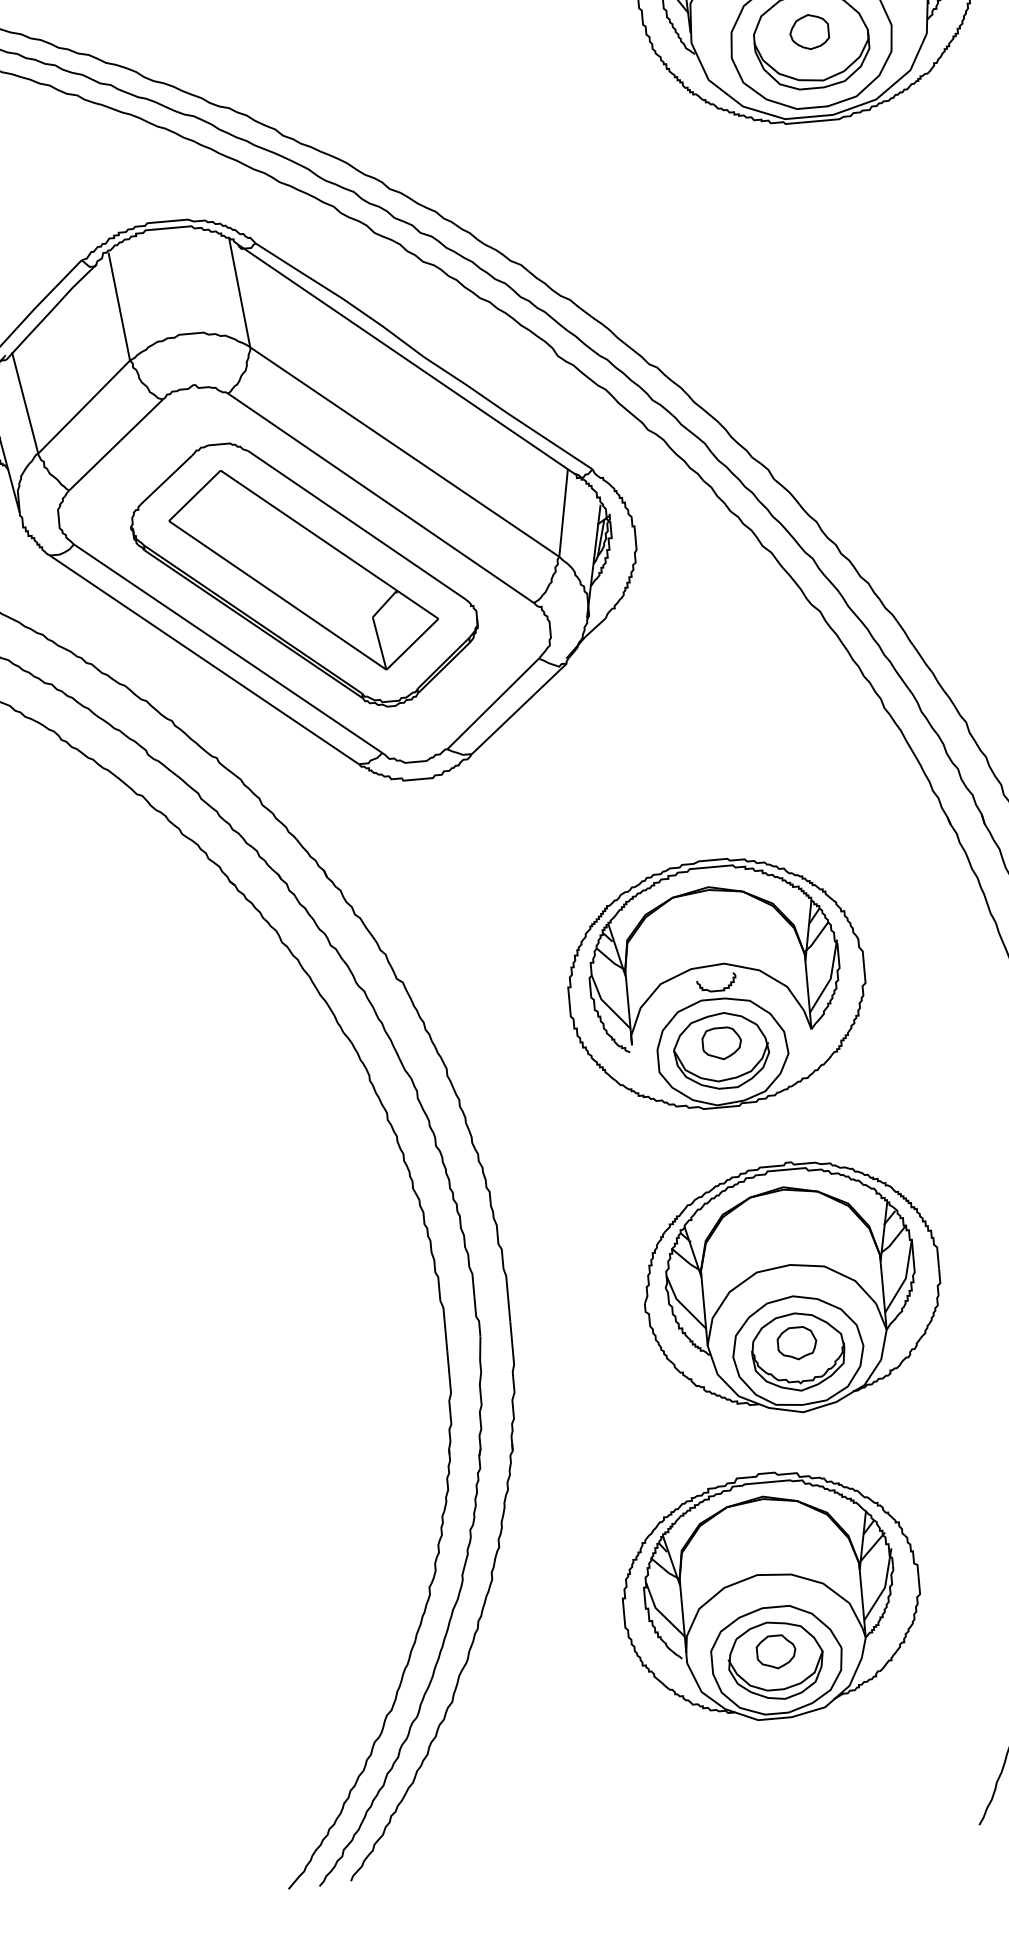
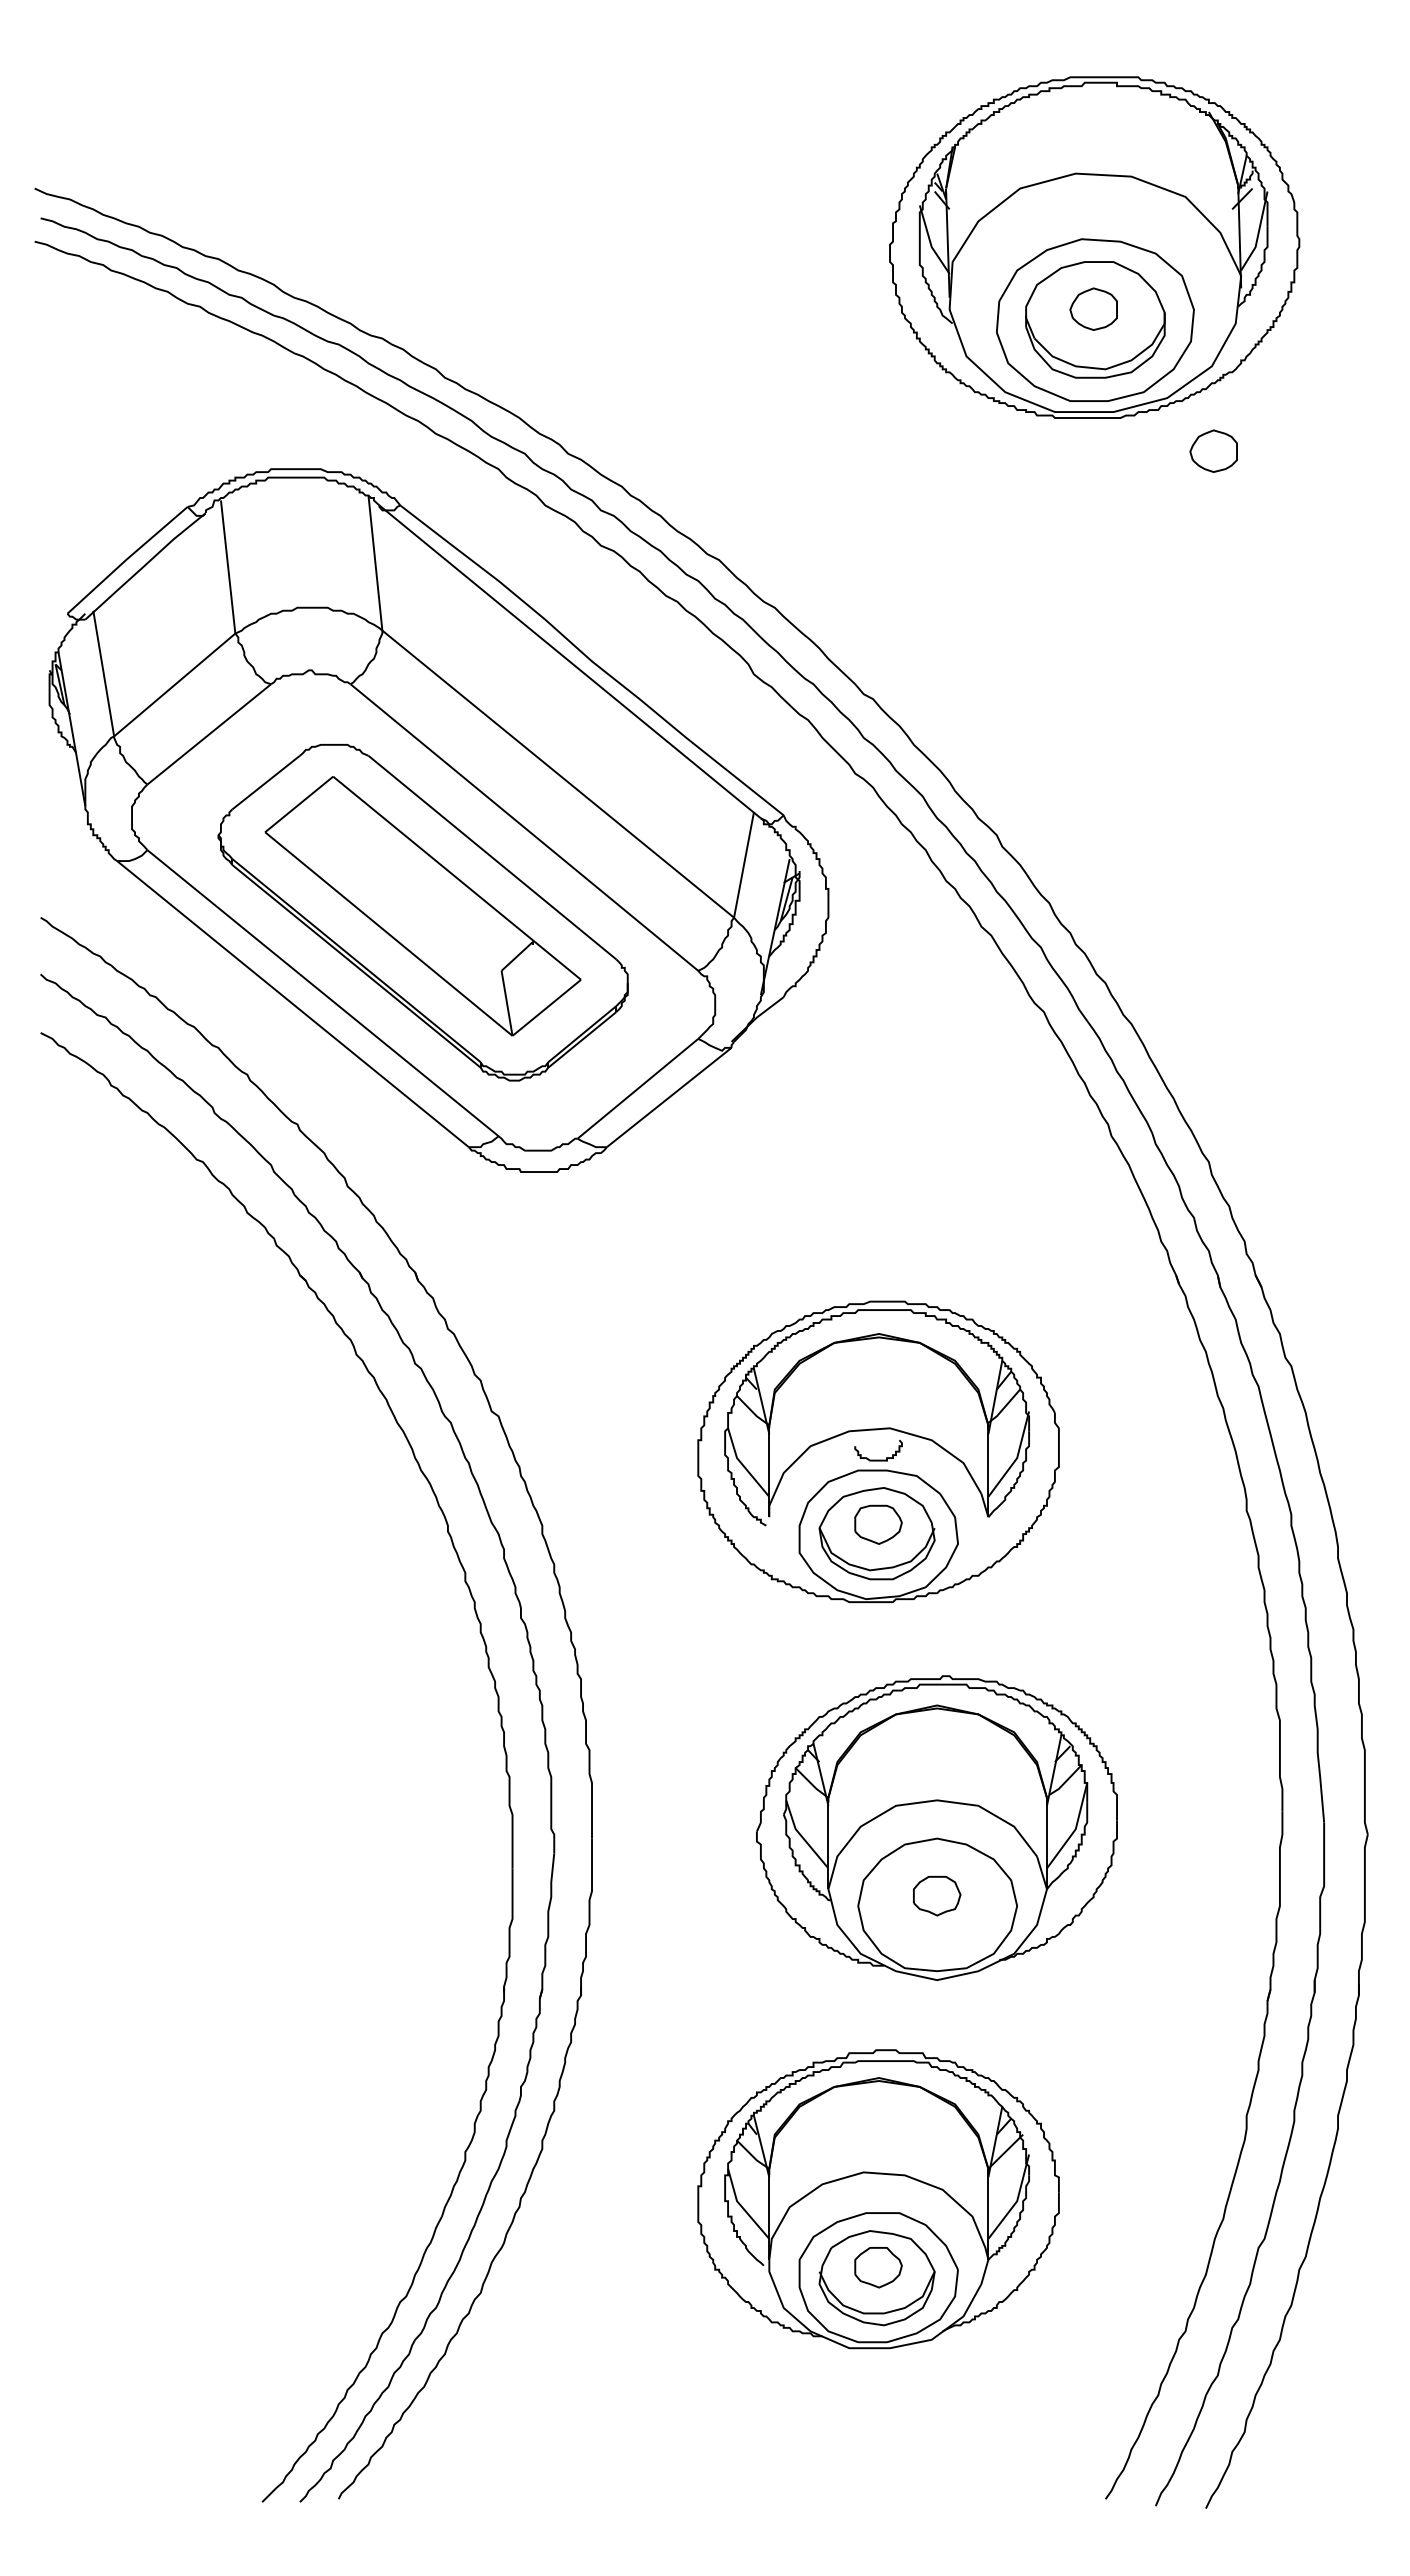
part: (917, 139) -> (1213, 450), added
part: (798, 1351) -> (937, 1906), removed

